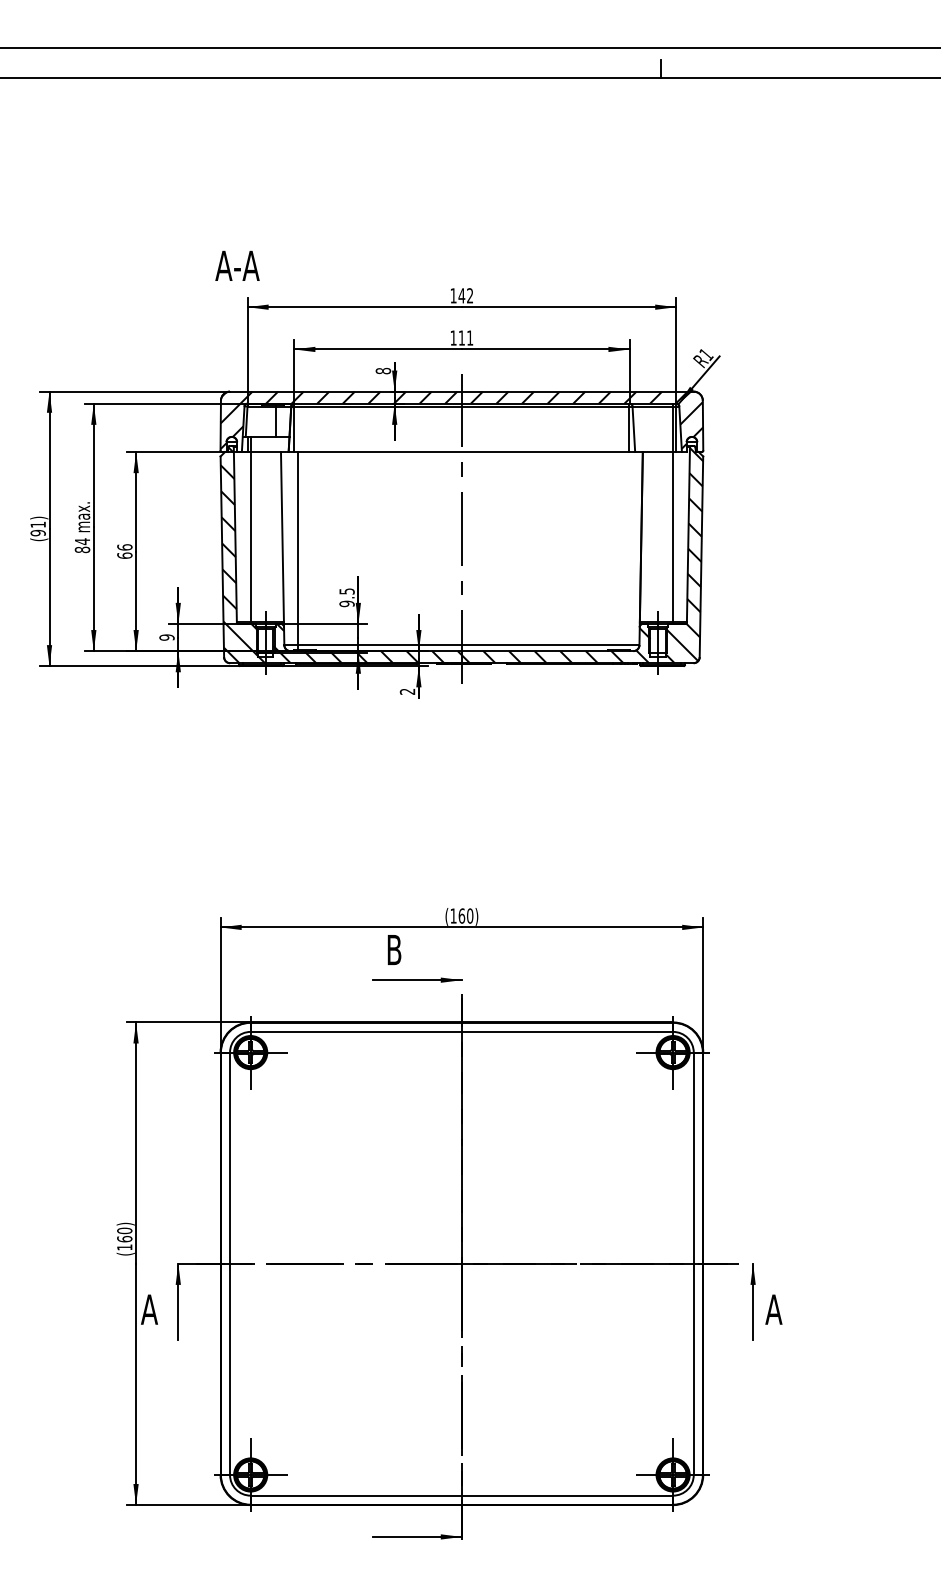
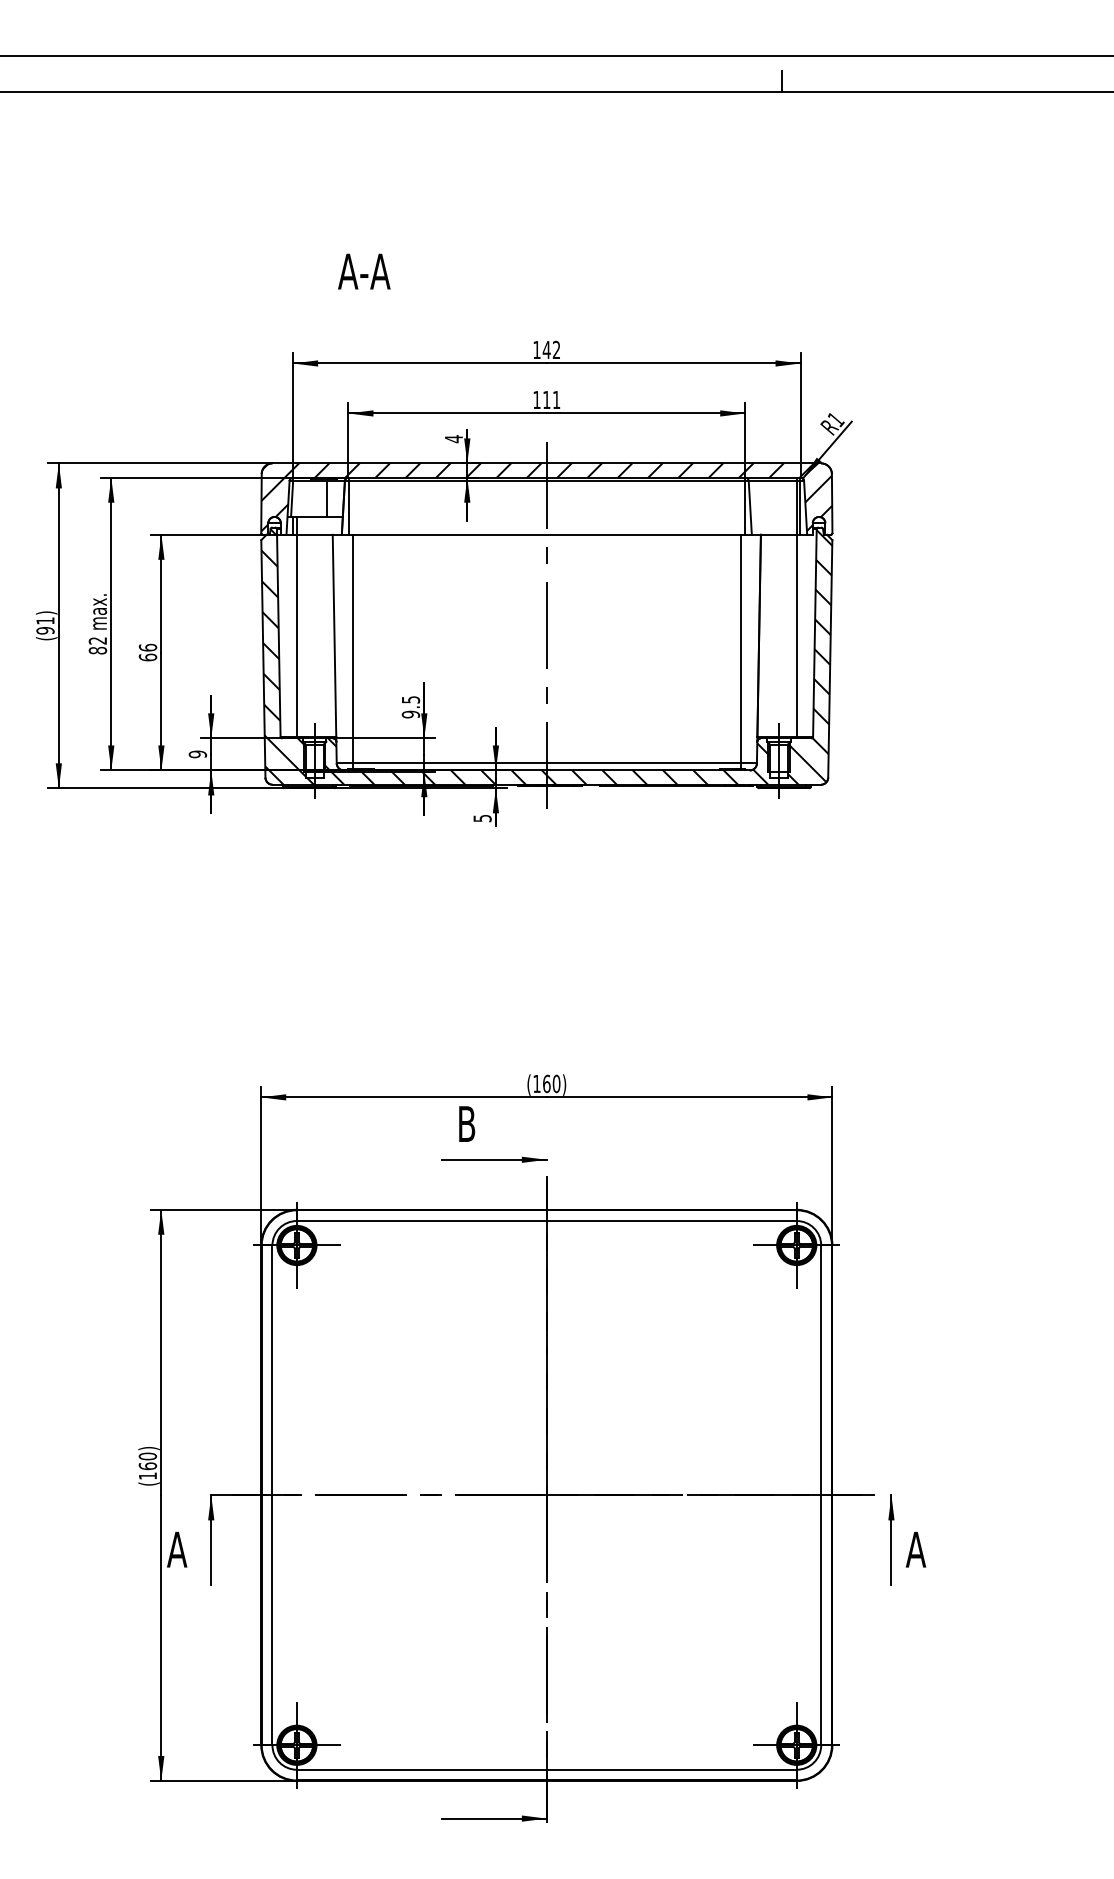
text: (237, 265) -> (364, 271), moved
text: (383, 371) -> (453, 439), 8 -> 4
text: (82, 541) -> (97, 640), 84 -> 82
line: (626, 550) -> (741, 651), added
text: (407, 691) -> (482, 818), 2 -> 5

